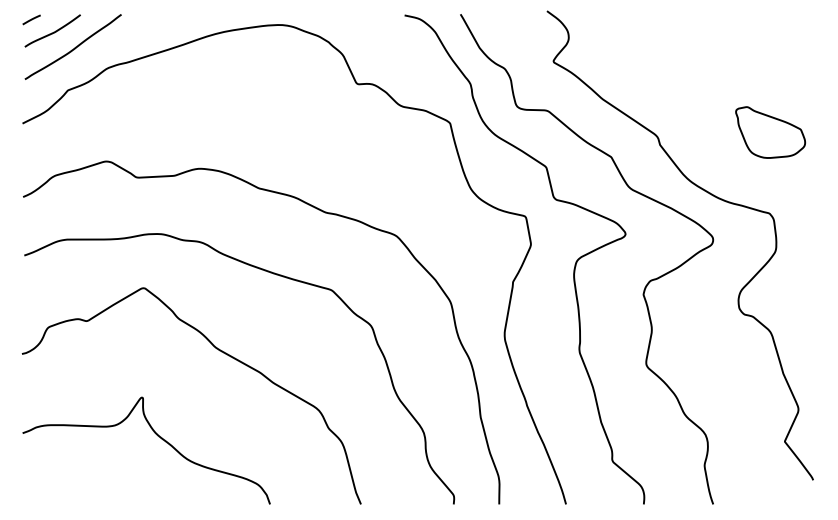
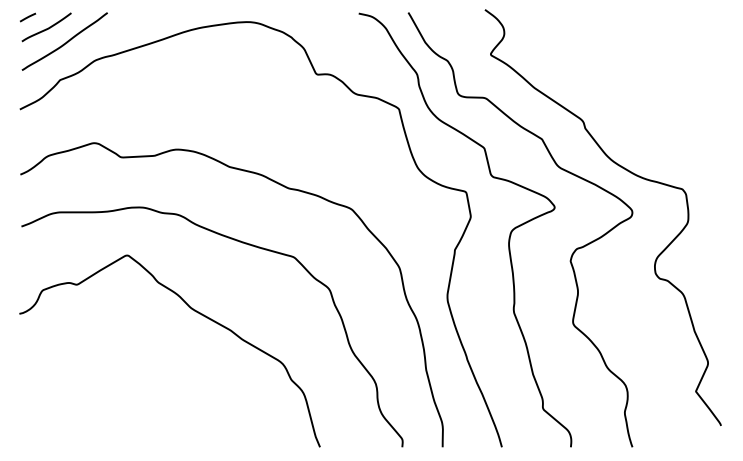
part: (770, 132) -> (683, 117), removed
curve: (157, 436) -> (139, 387), removed

